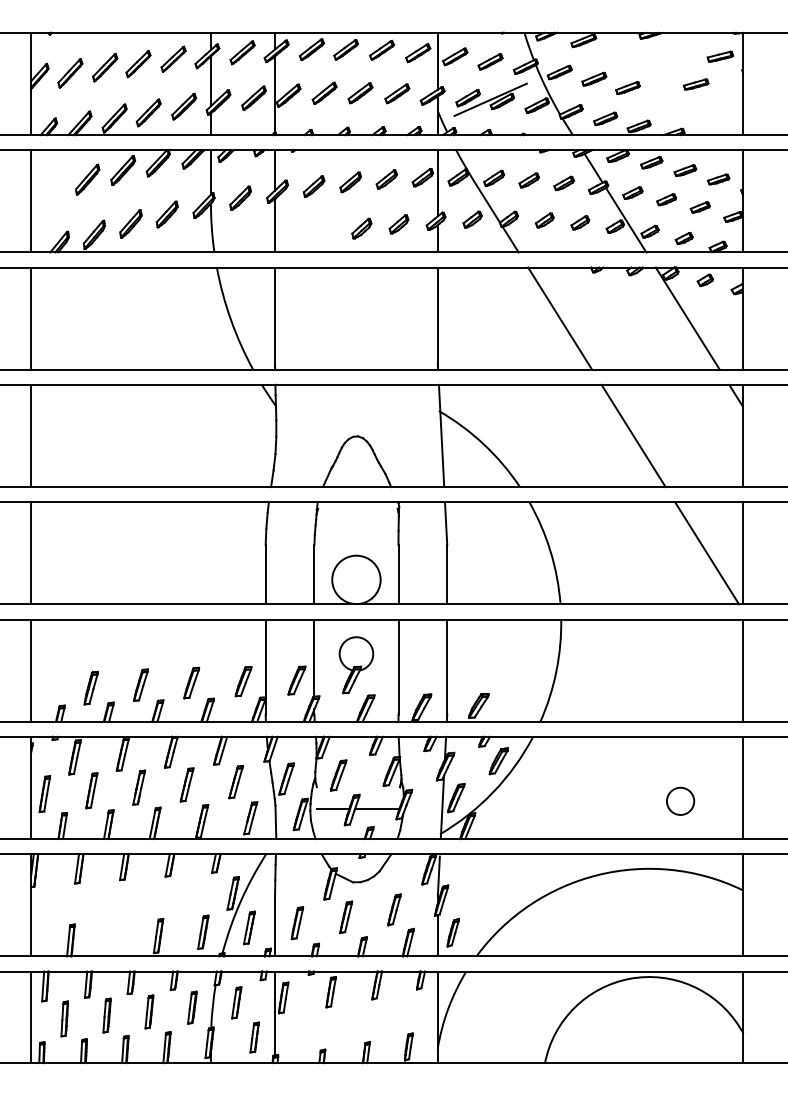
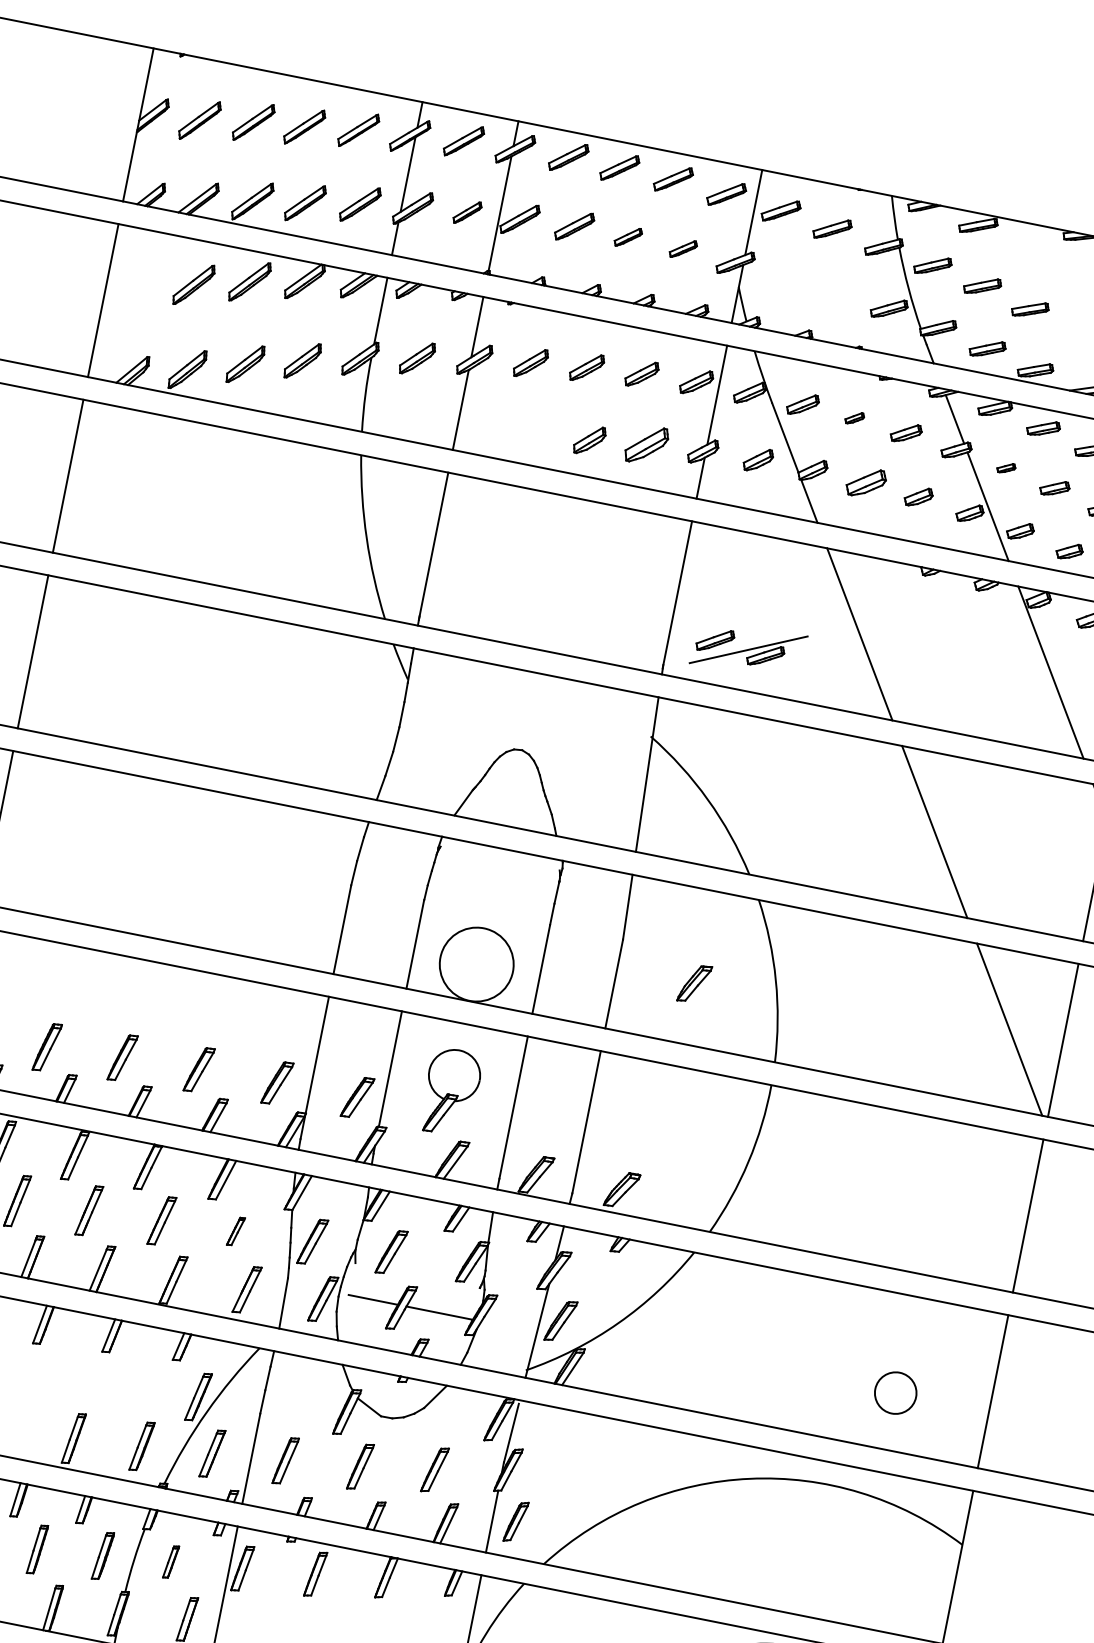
part: (360, 93) -> (628, 237), size x0.7
part: (397, 93) -> (683, 248), size x0.7
part: (253, 97) -> (466, 211), size x0.7
part: (490, 99) -> (748, 649), moved
part: (528, 180) -> (853, 418), size x0.6
part: (632, 192) -> (1005, 467), size x0.6
part: (544, 220) -> (865, 482), size x1.4
part: (398, 224) -> (646, 445), size x1.4
part: (498, 761) -> (693, 984), moved
part: (235, 782) -> (235, 1231), size x0.6
part: (236, 1002) -> (170, 1561), size x0.7

